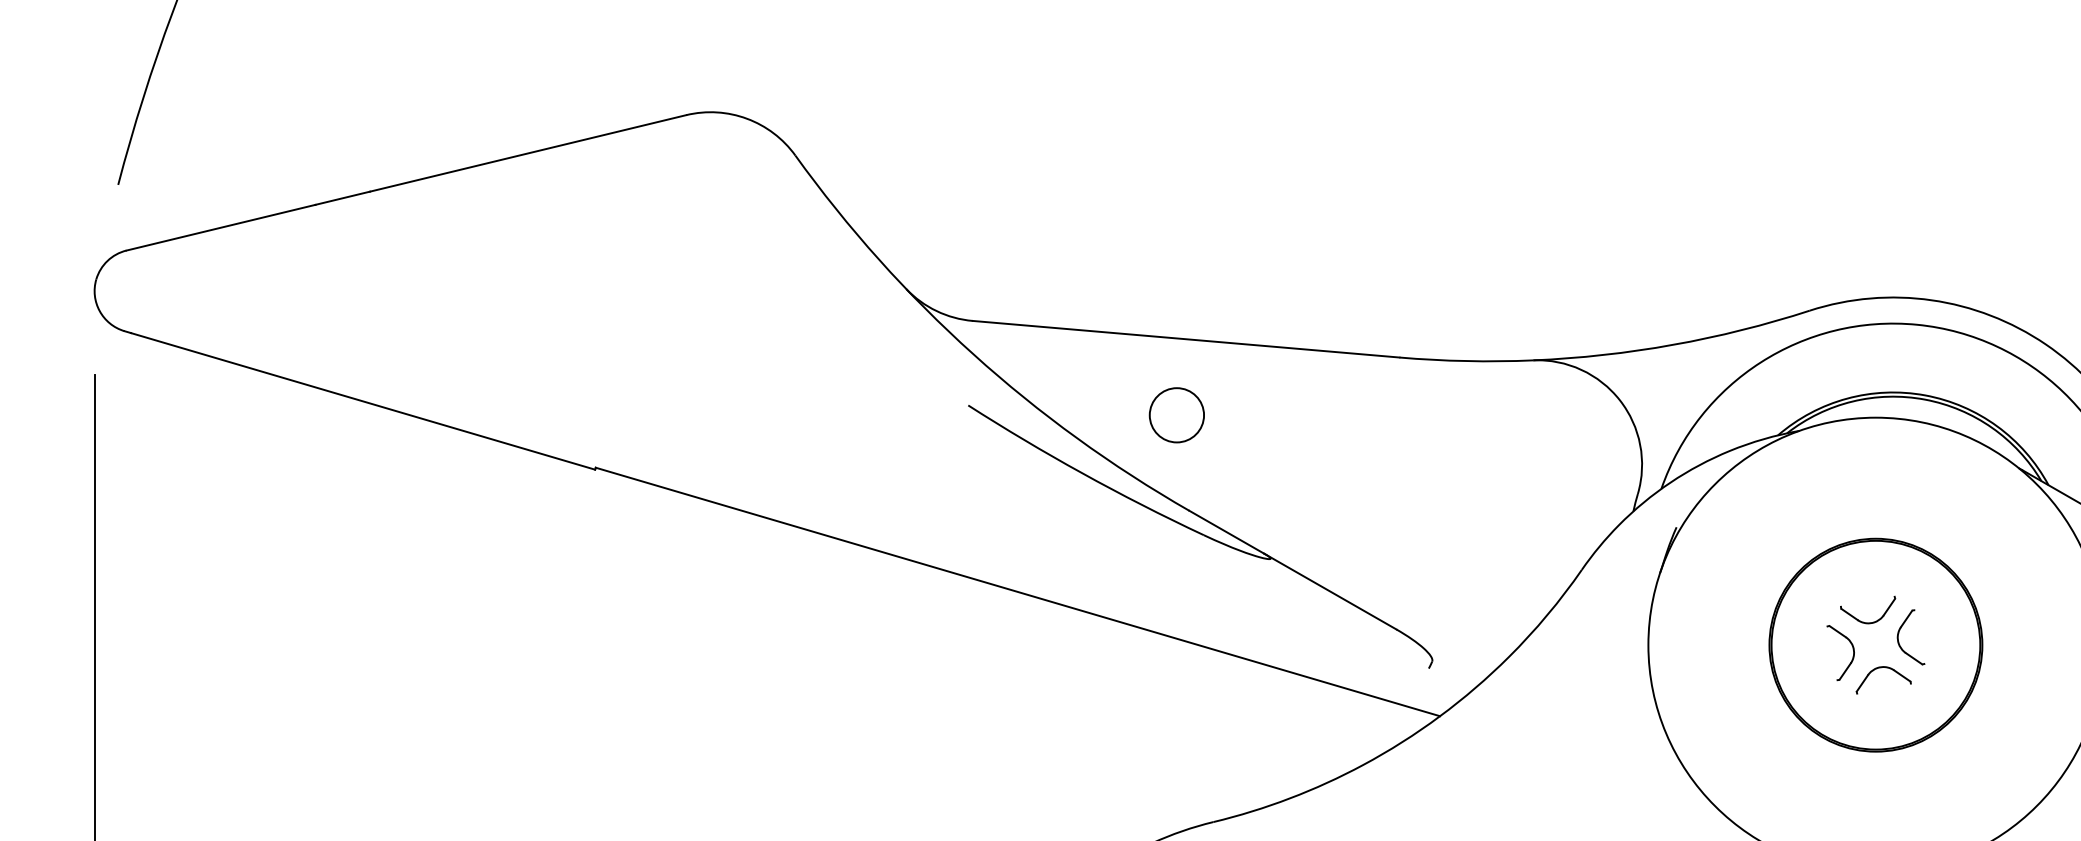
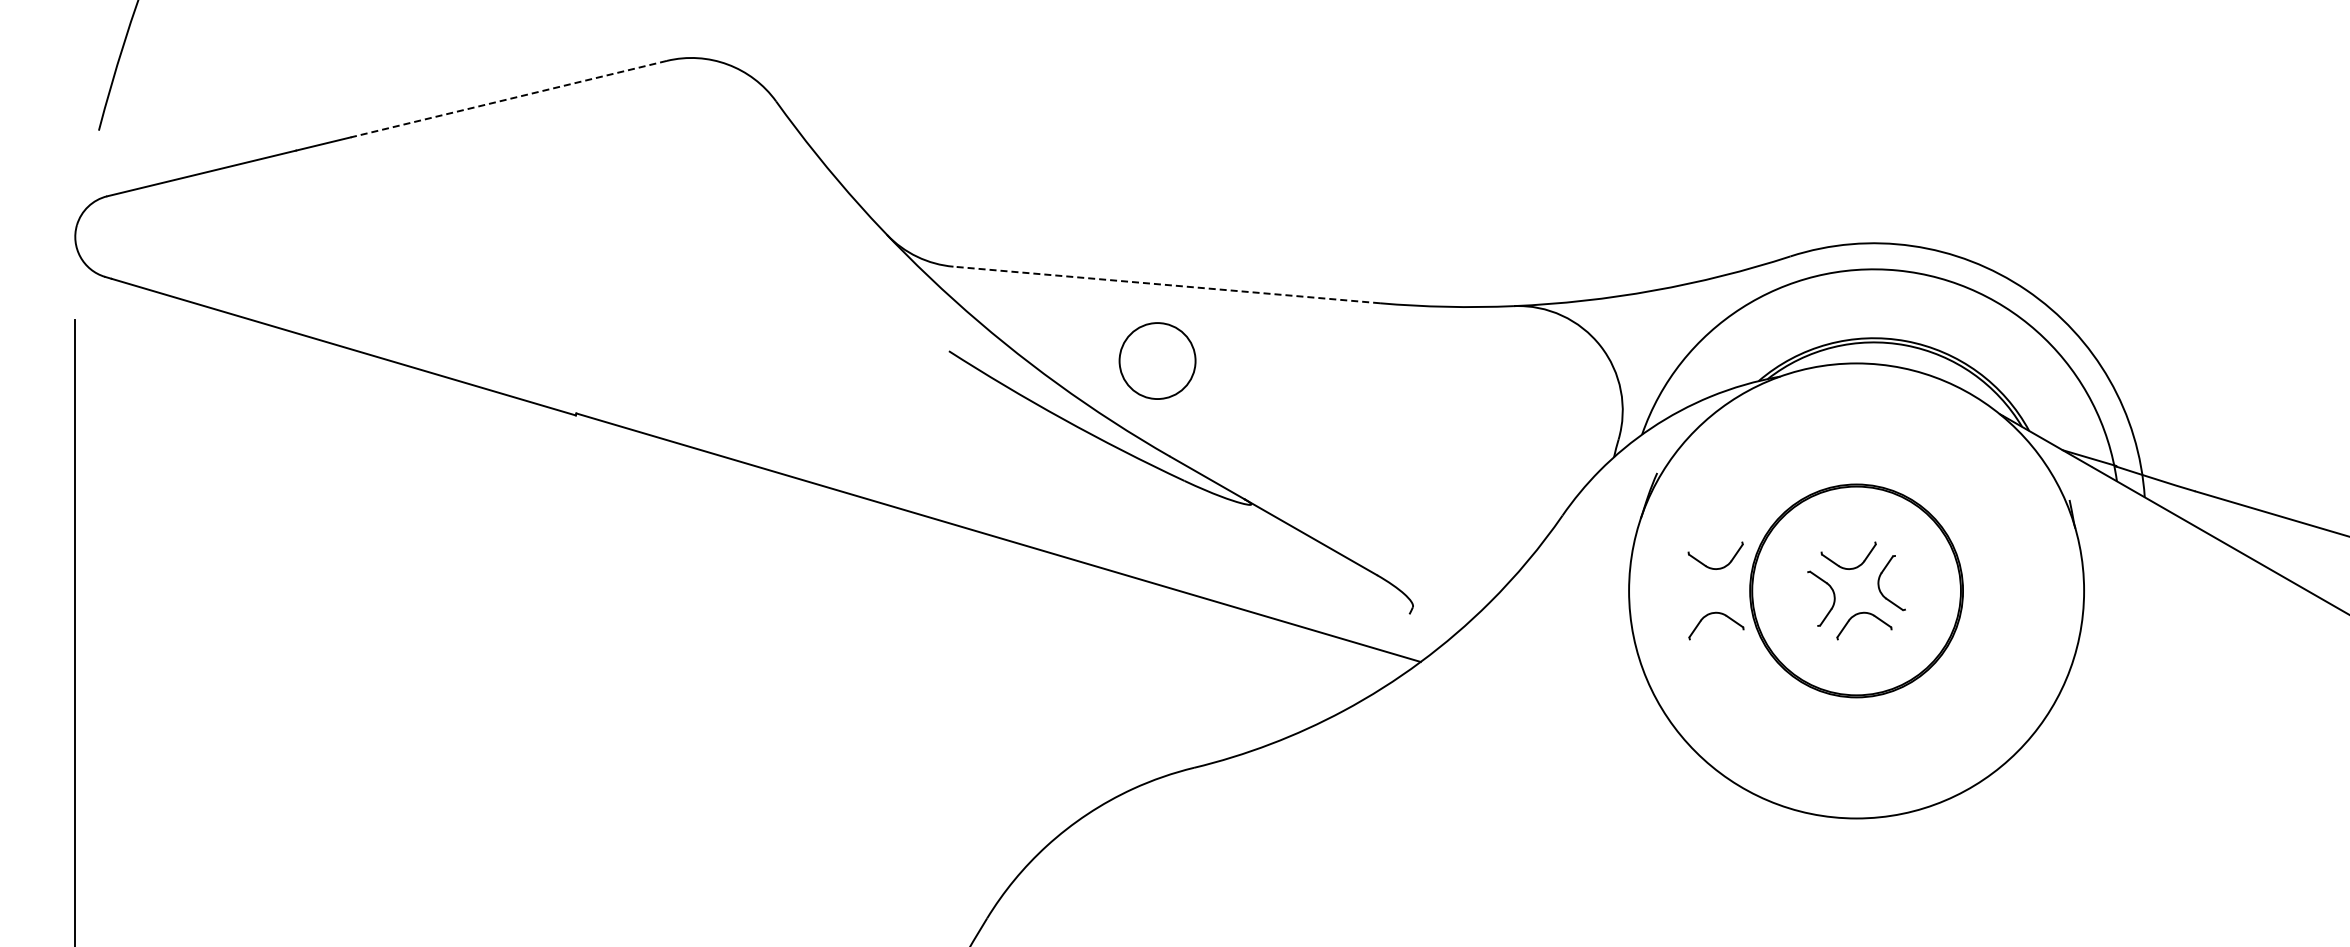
line: (527, 153) -> (508, 99), solid -> dashed
line: (1185, 338) -> (1166, 284), solid -> dashed
circle: (1176, 414) -> (1157, 360), size x1.4
part: (1731, 621) -> (1712, 567), added
part: (1731, 668) -> (1712, 614), added

